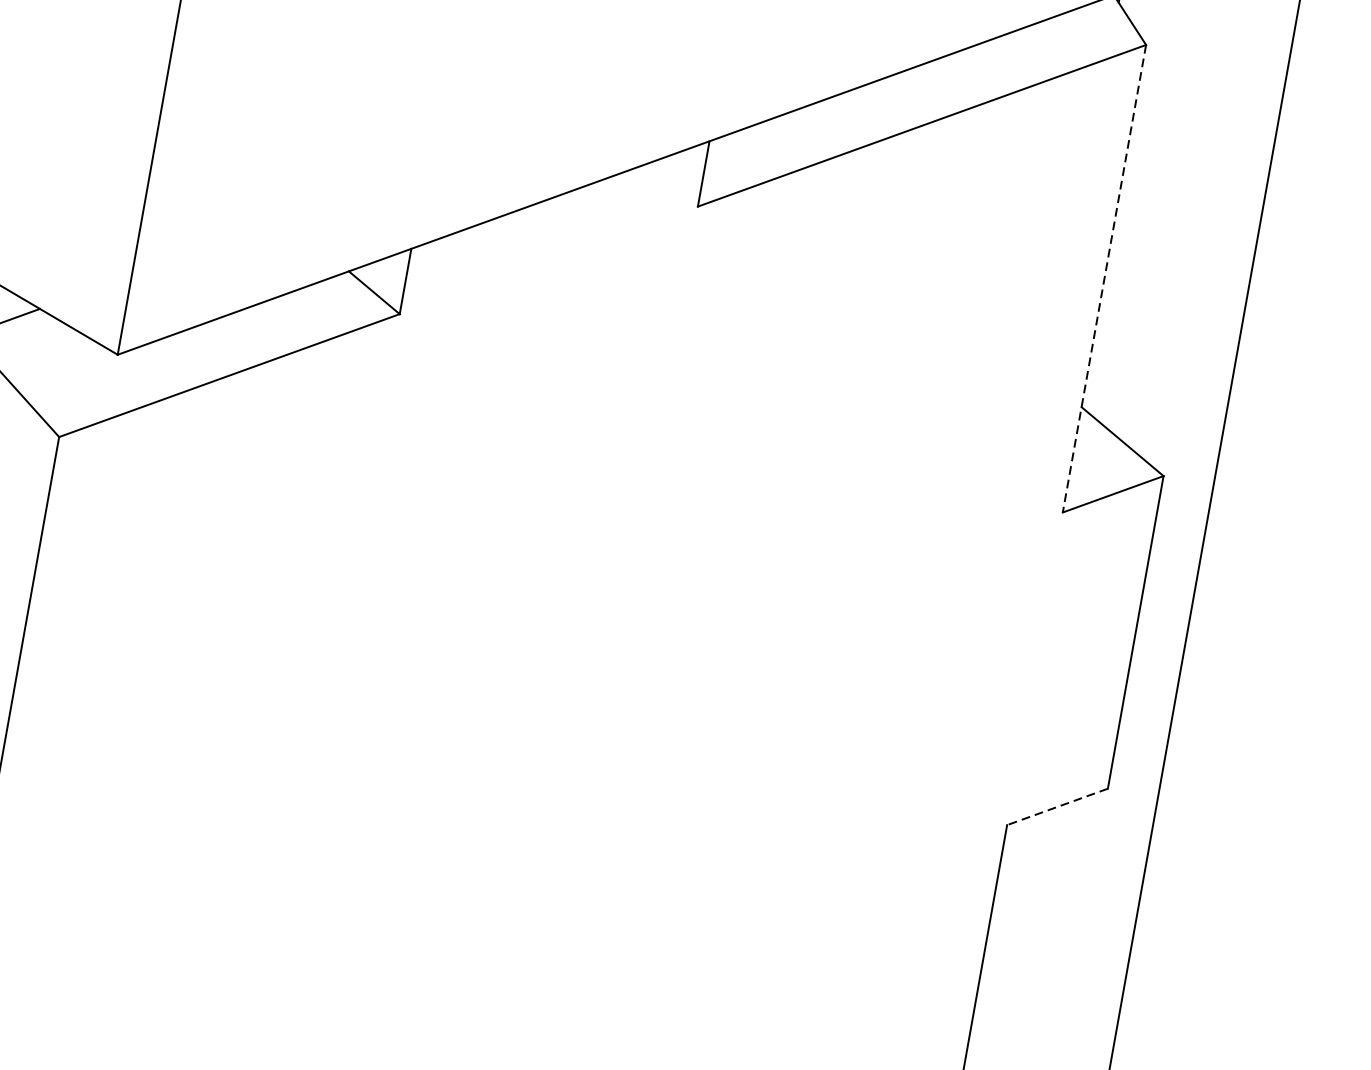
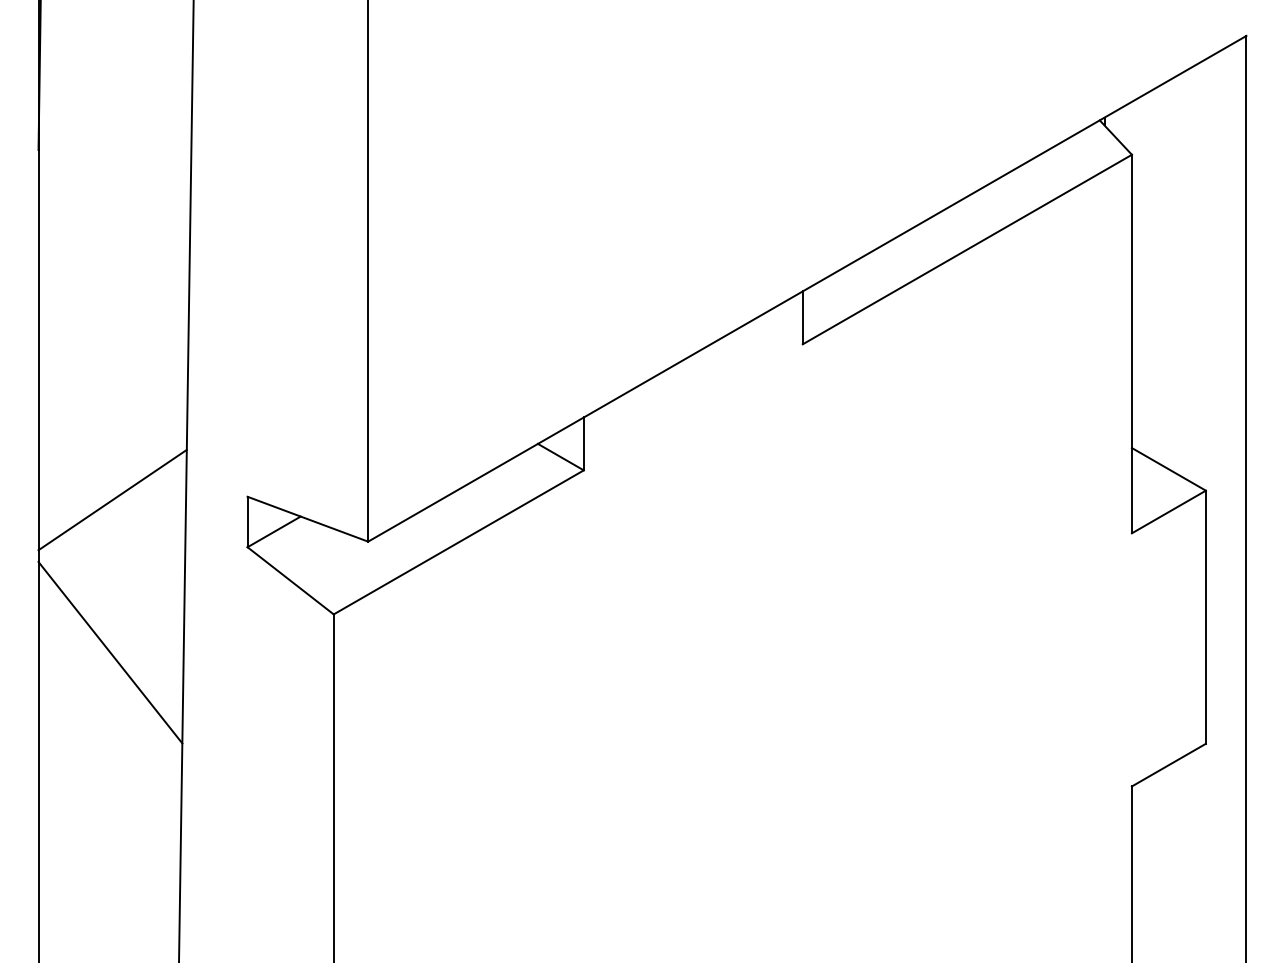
line: (1103, 279) -> (1131, 344), dashed -> solid
line: (1056, 807) -> (1168, 765), dashed -> solid

